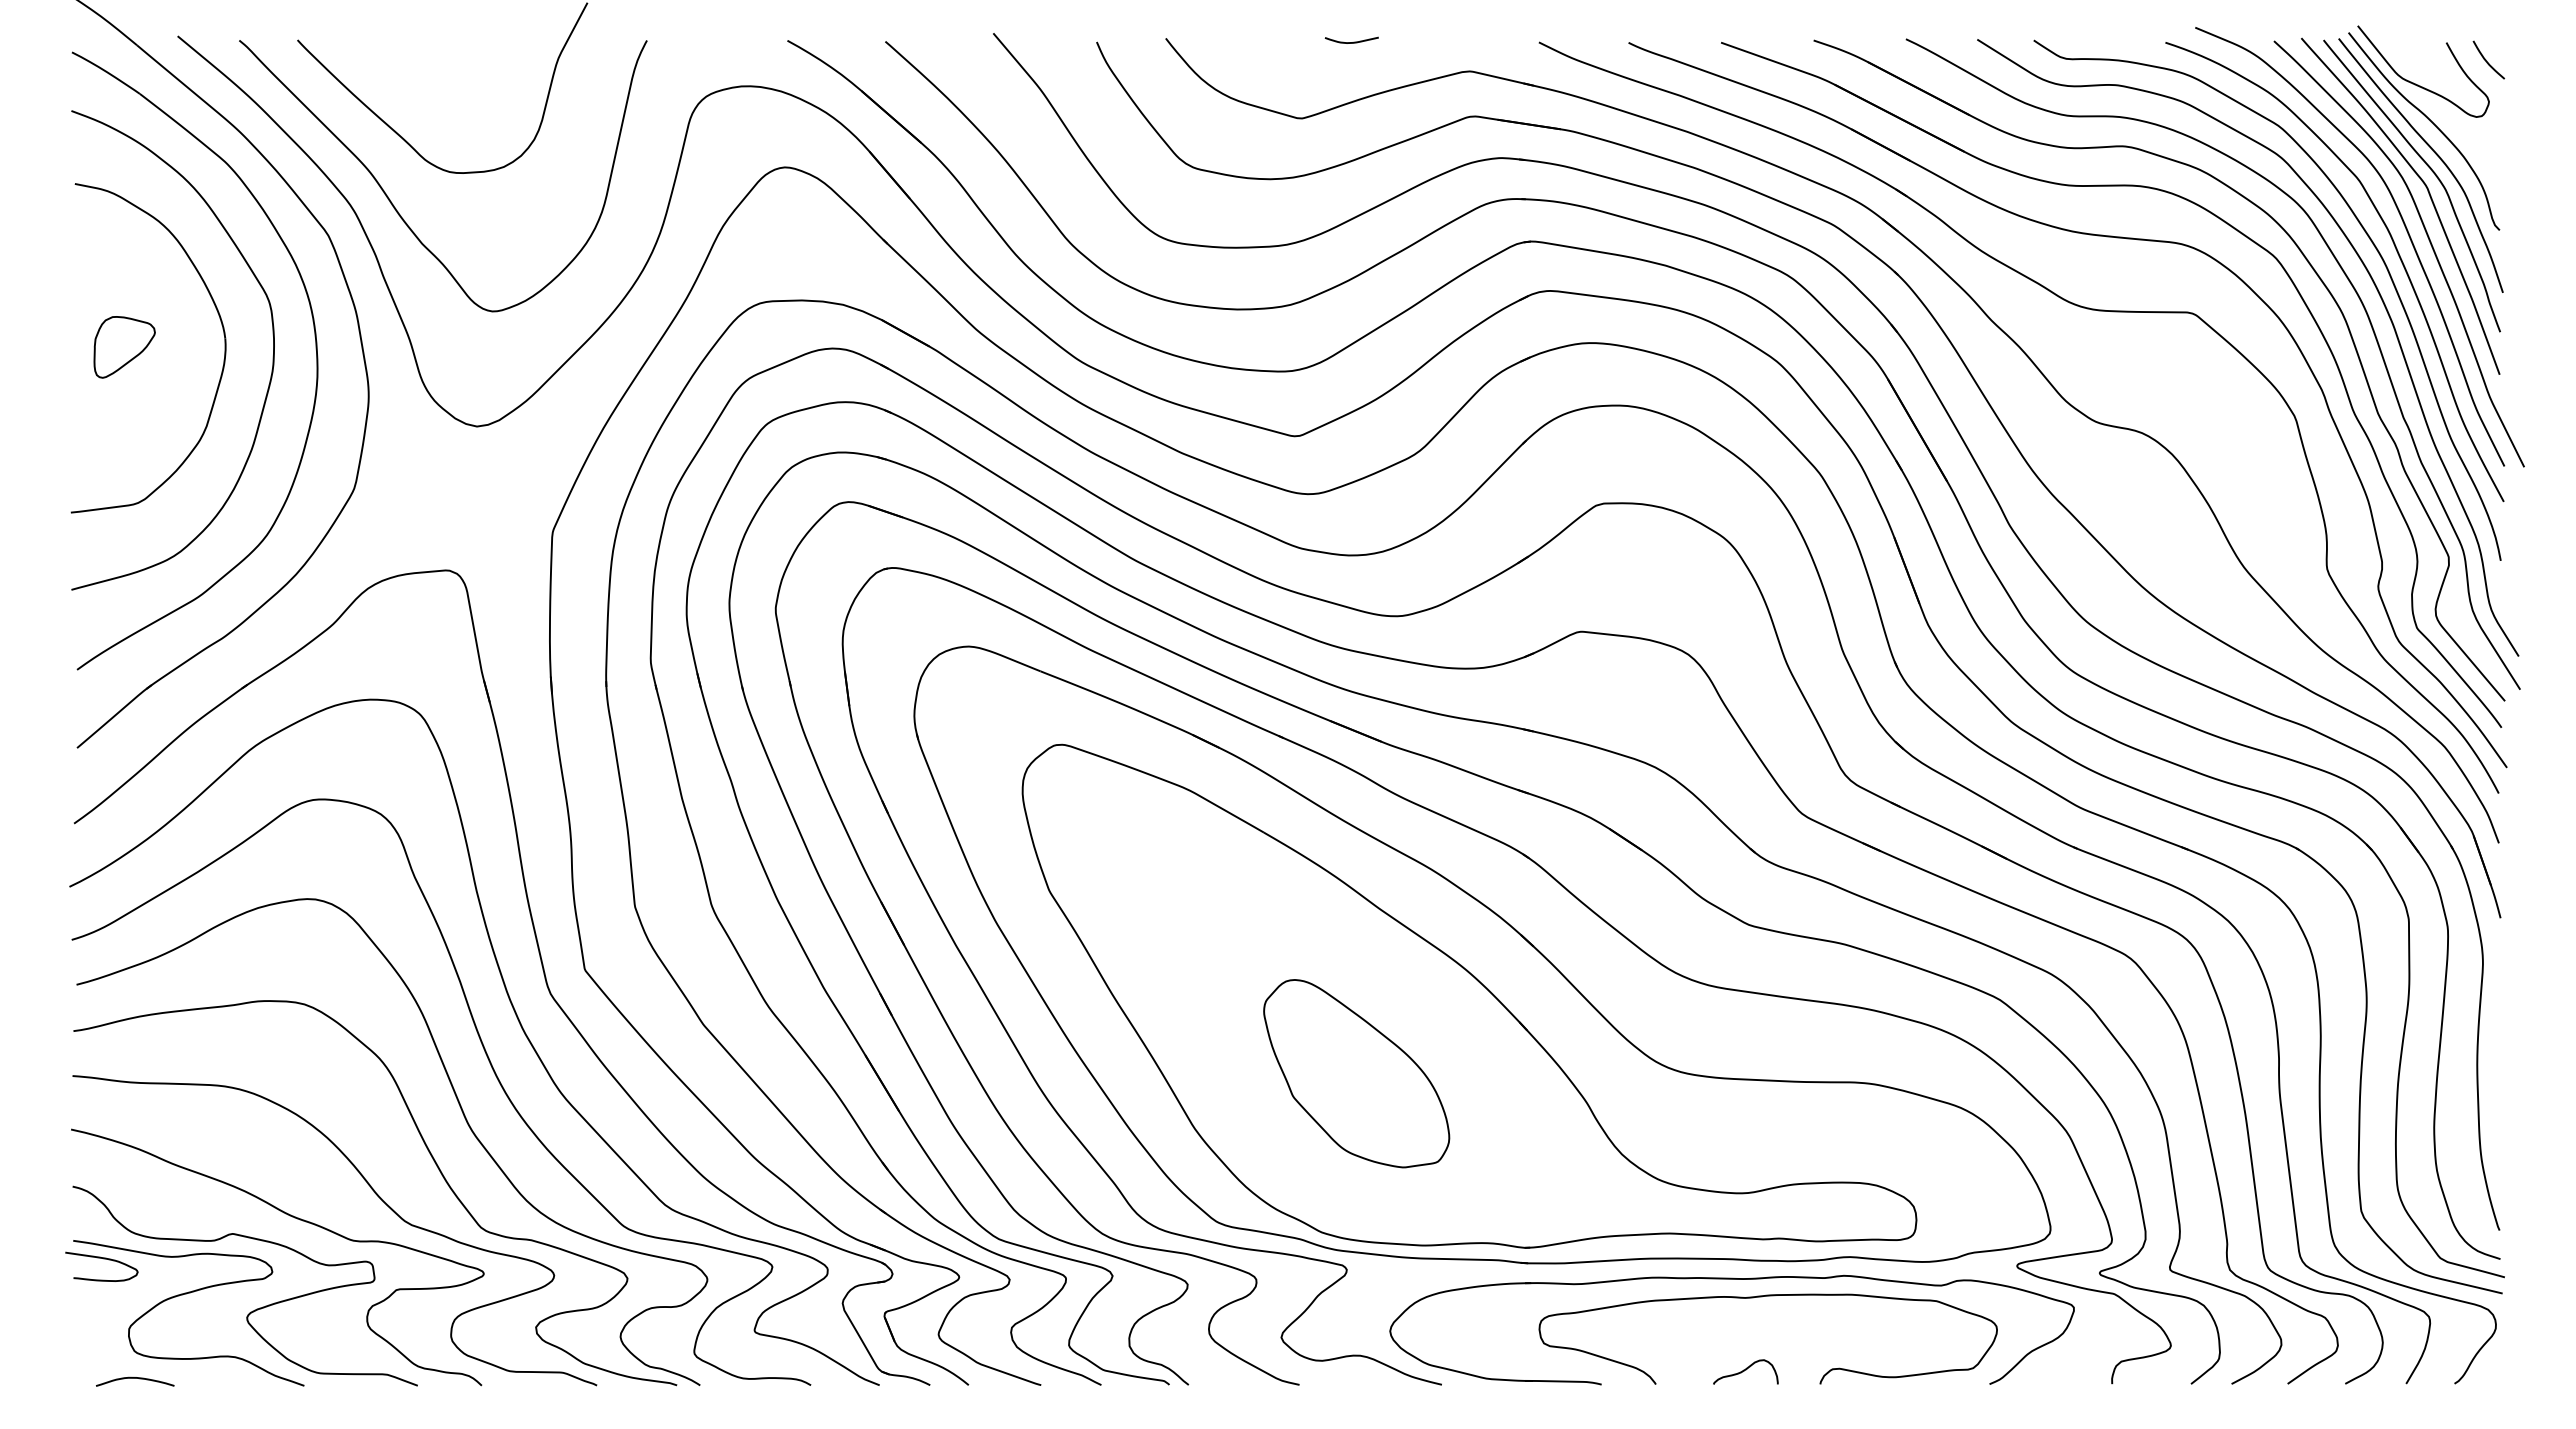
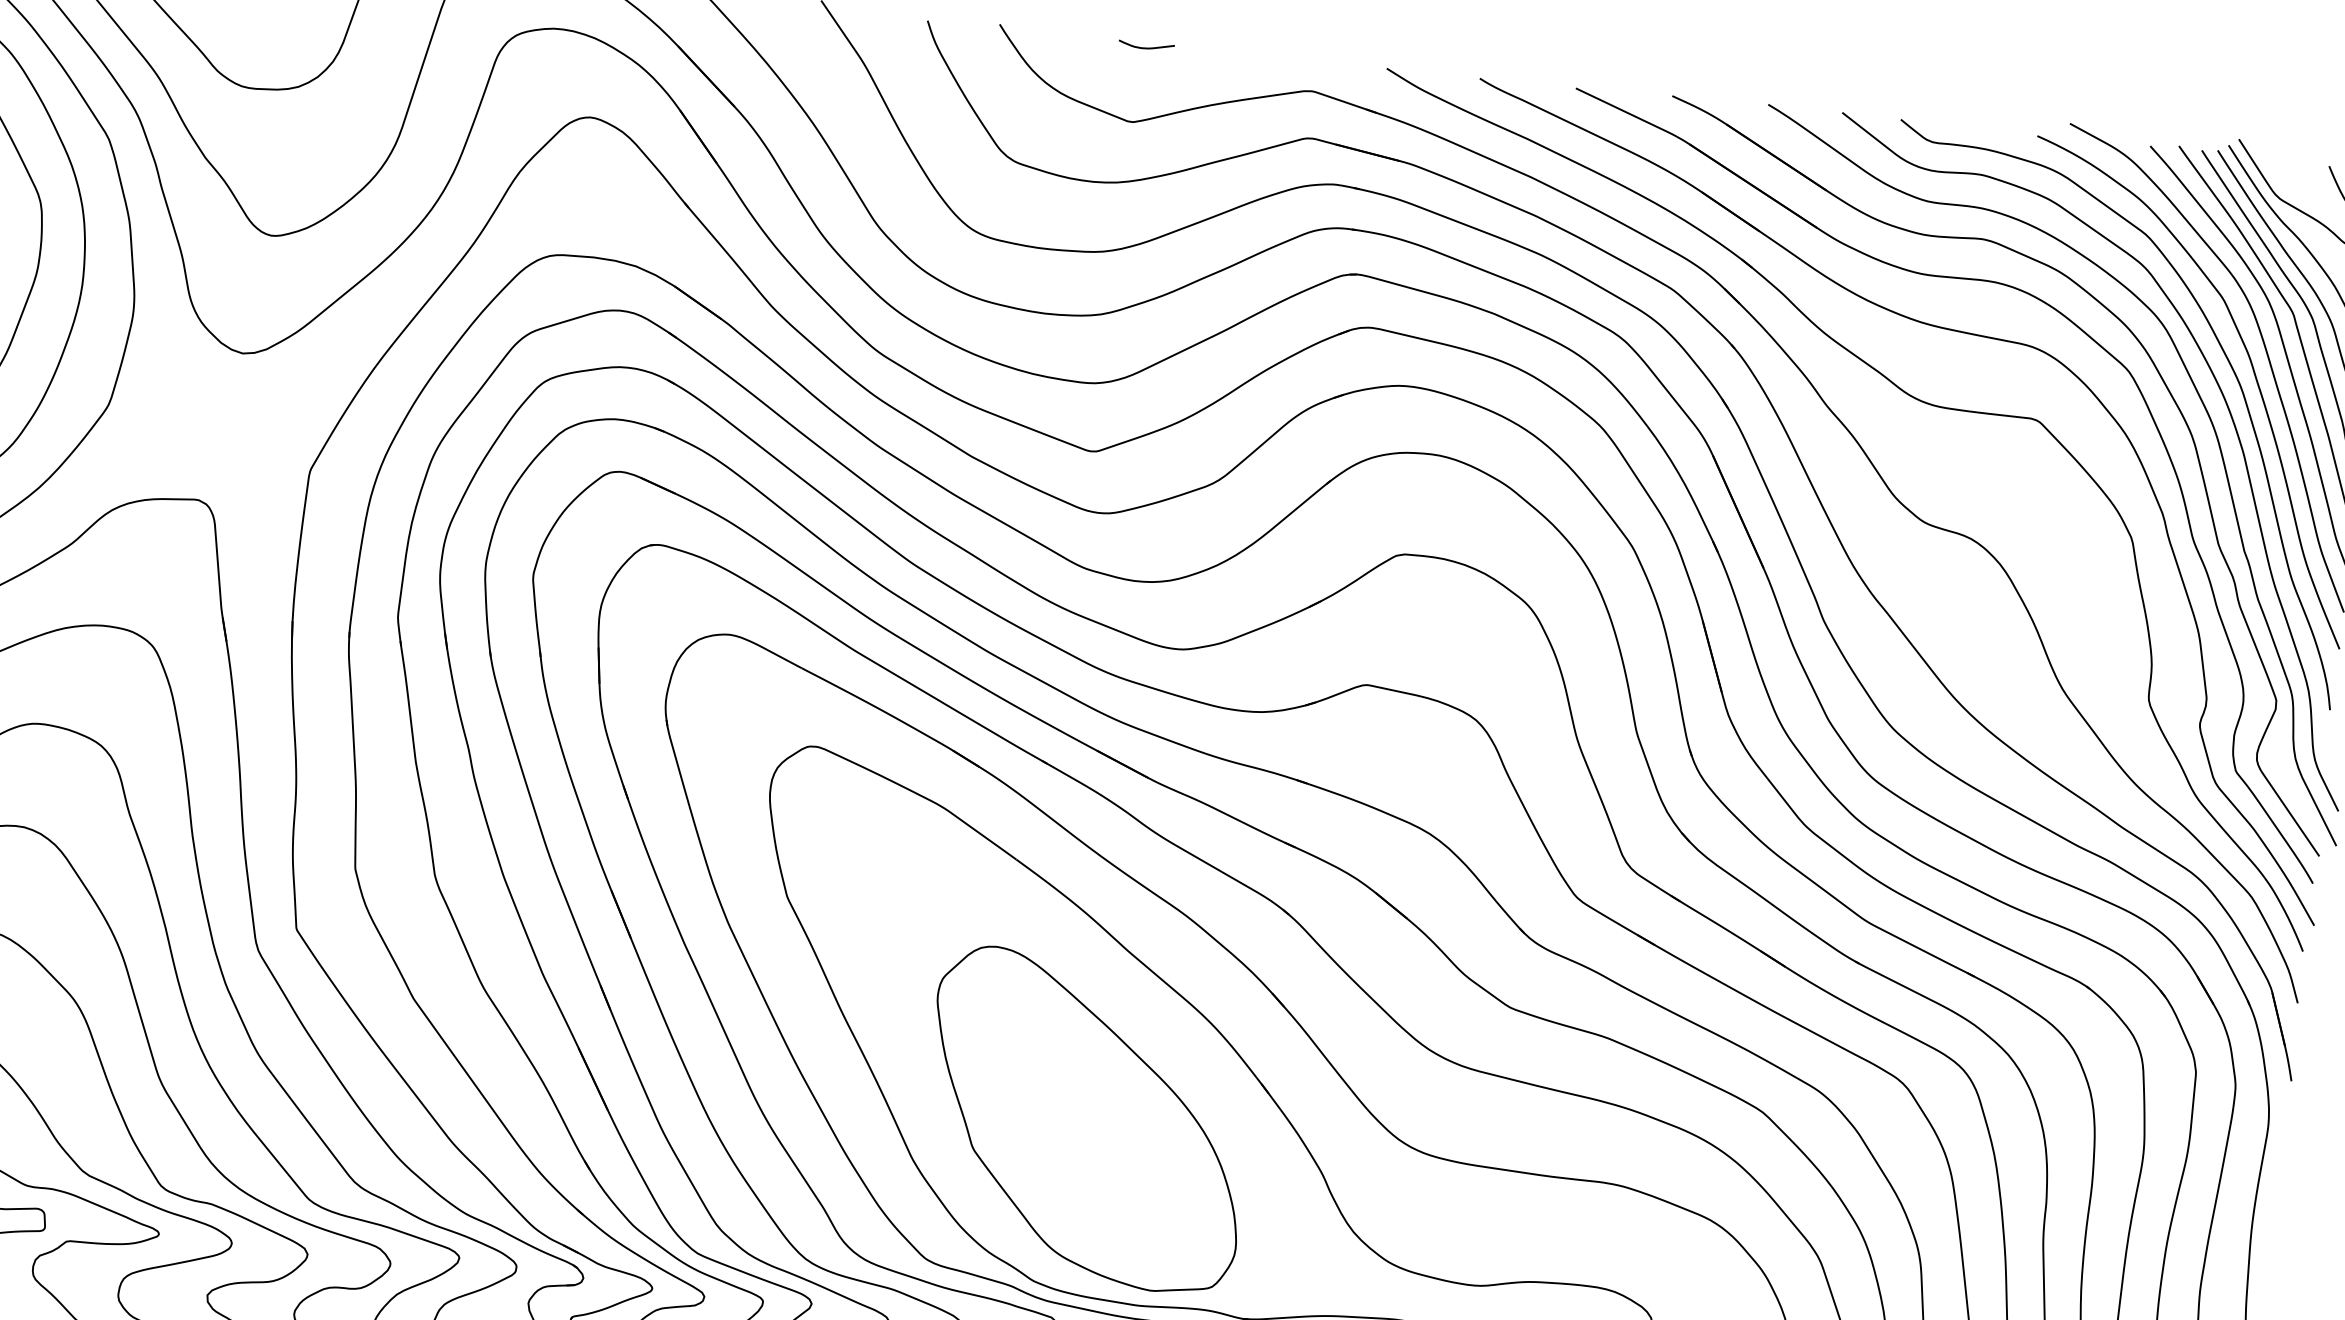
curve: (1353, 41) -> (1148, 47), moved
part: (1356, 1073) -> (1086, 1119), size x1.67

